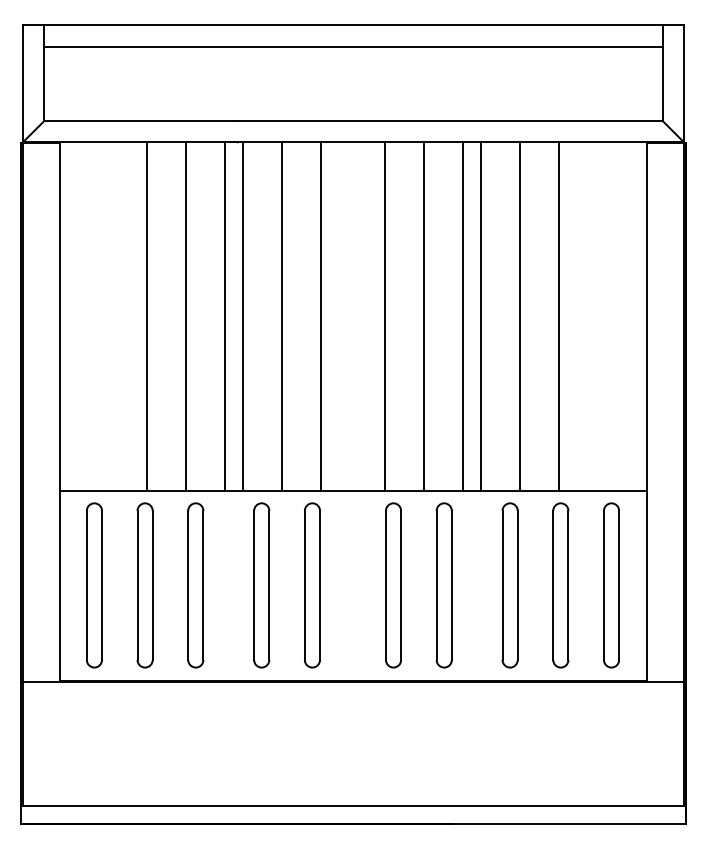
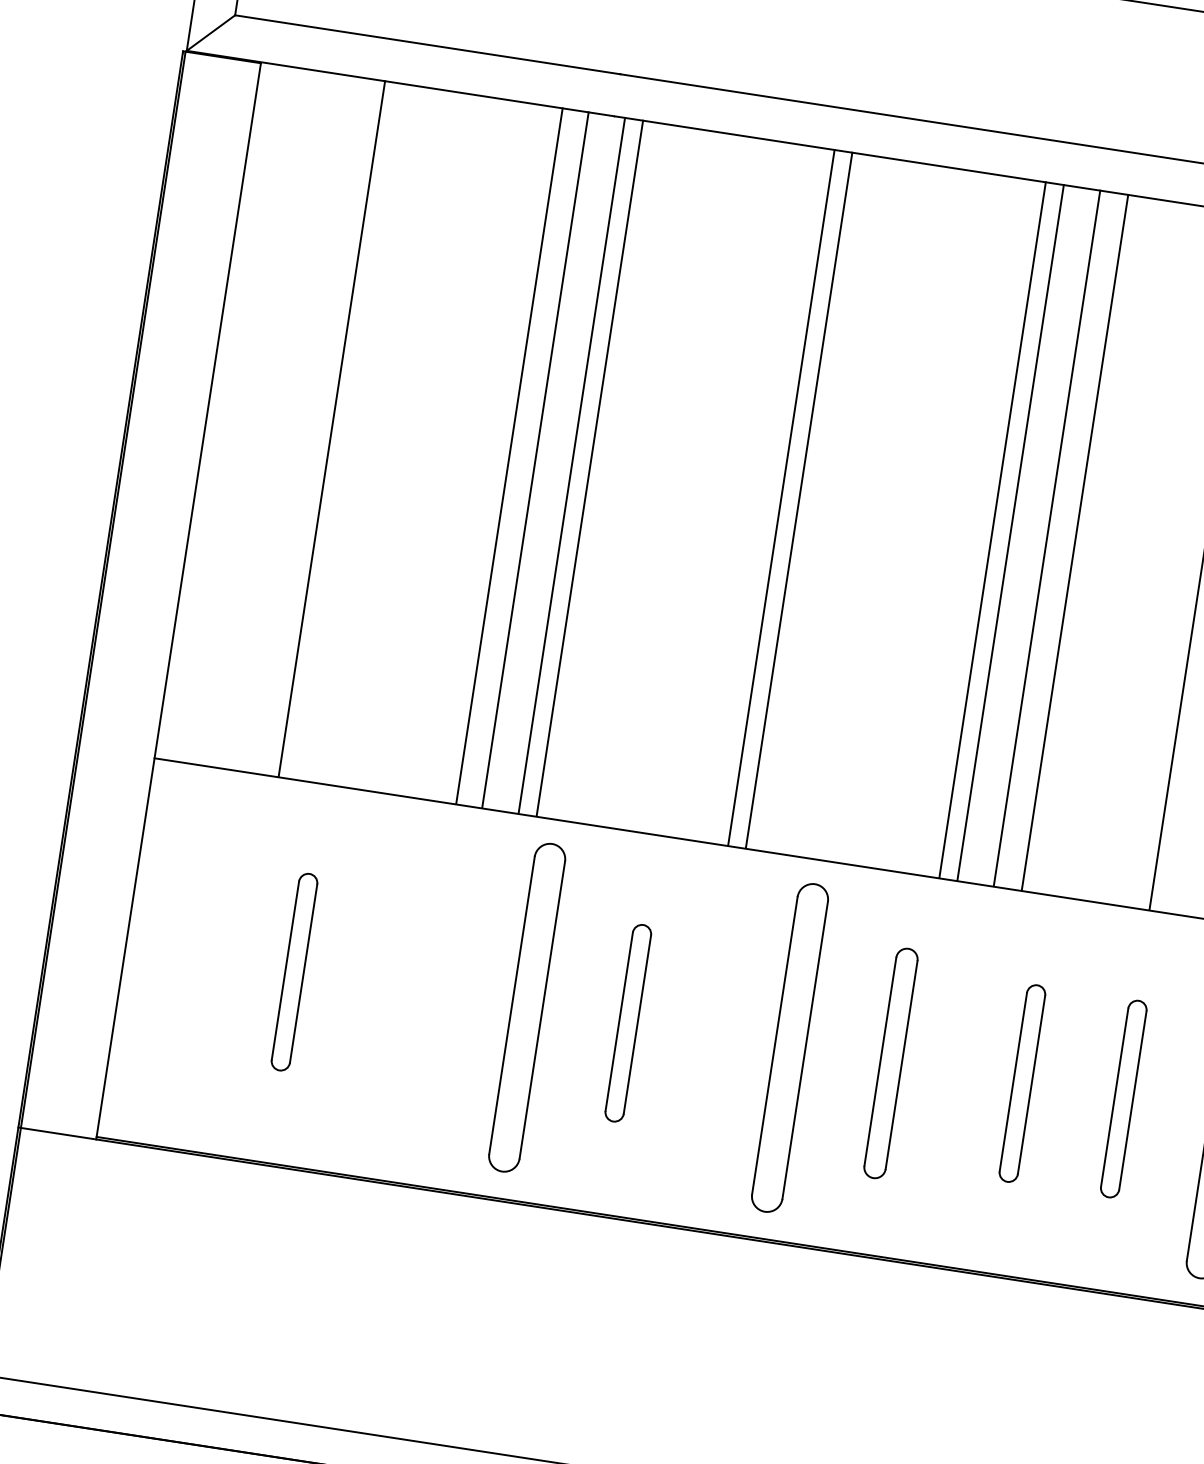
line: (146, 316) -> (331, 428), moved
line: (185, 316) -> (509, 456), moved
line: (282, 316) -> (590, 468), moved
line: (321, 316) -> (782, 497), moved
line: (384, 316) -> (798, 500), moved
line: (423, 316) -> (991, 529), moved
line: (520, 316) -> (1075, 542), moved
part: (94, 585) -> (193, 956), removed
part: (144, 585) -> (293, 972), size x0.6
part: (195, 585) -> (395, 987), removed
part: (312, 585) -> (628, 1023), size x0.6
part: (443, 585) -> (889, 1063), size x0.7
part: (509, 585) -> (1021, 1083), size x0.6
part: (560, 585) -> (1122, 1099), size x0.6

